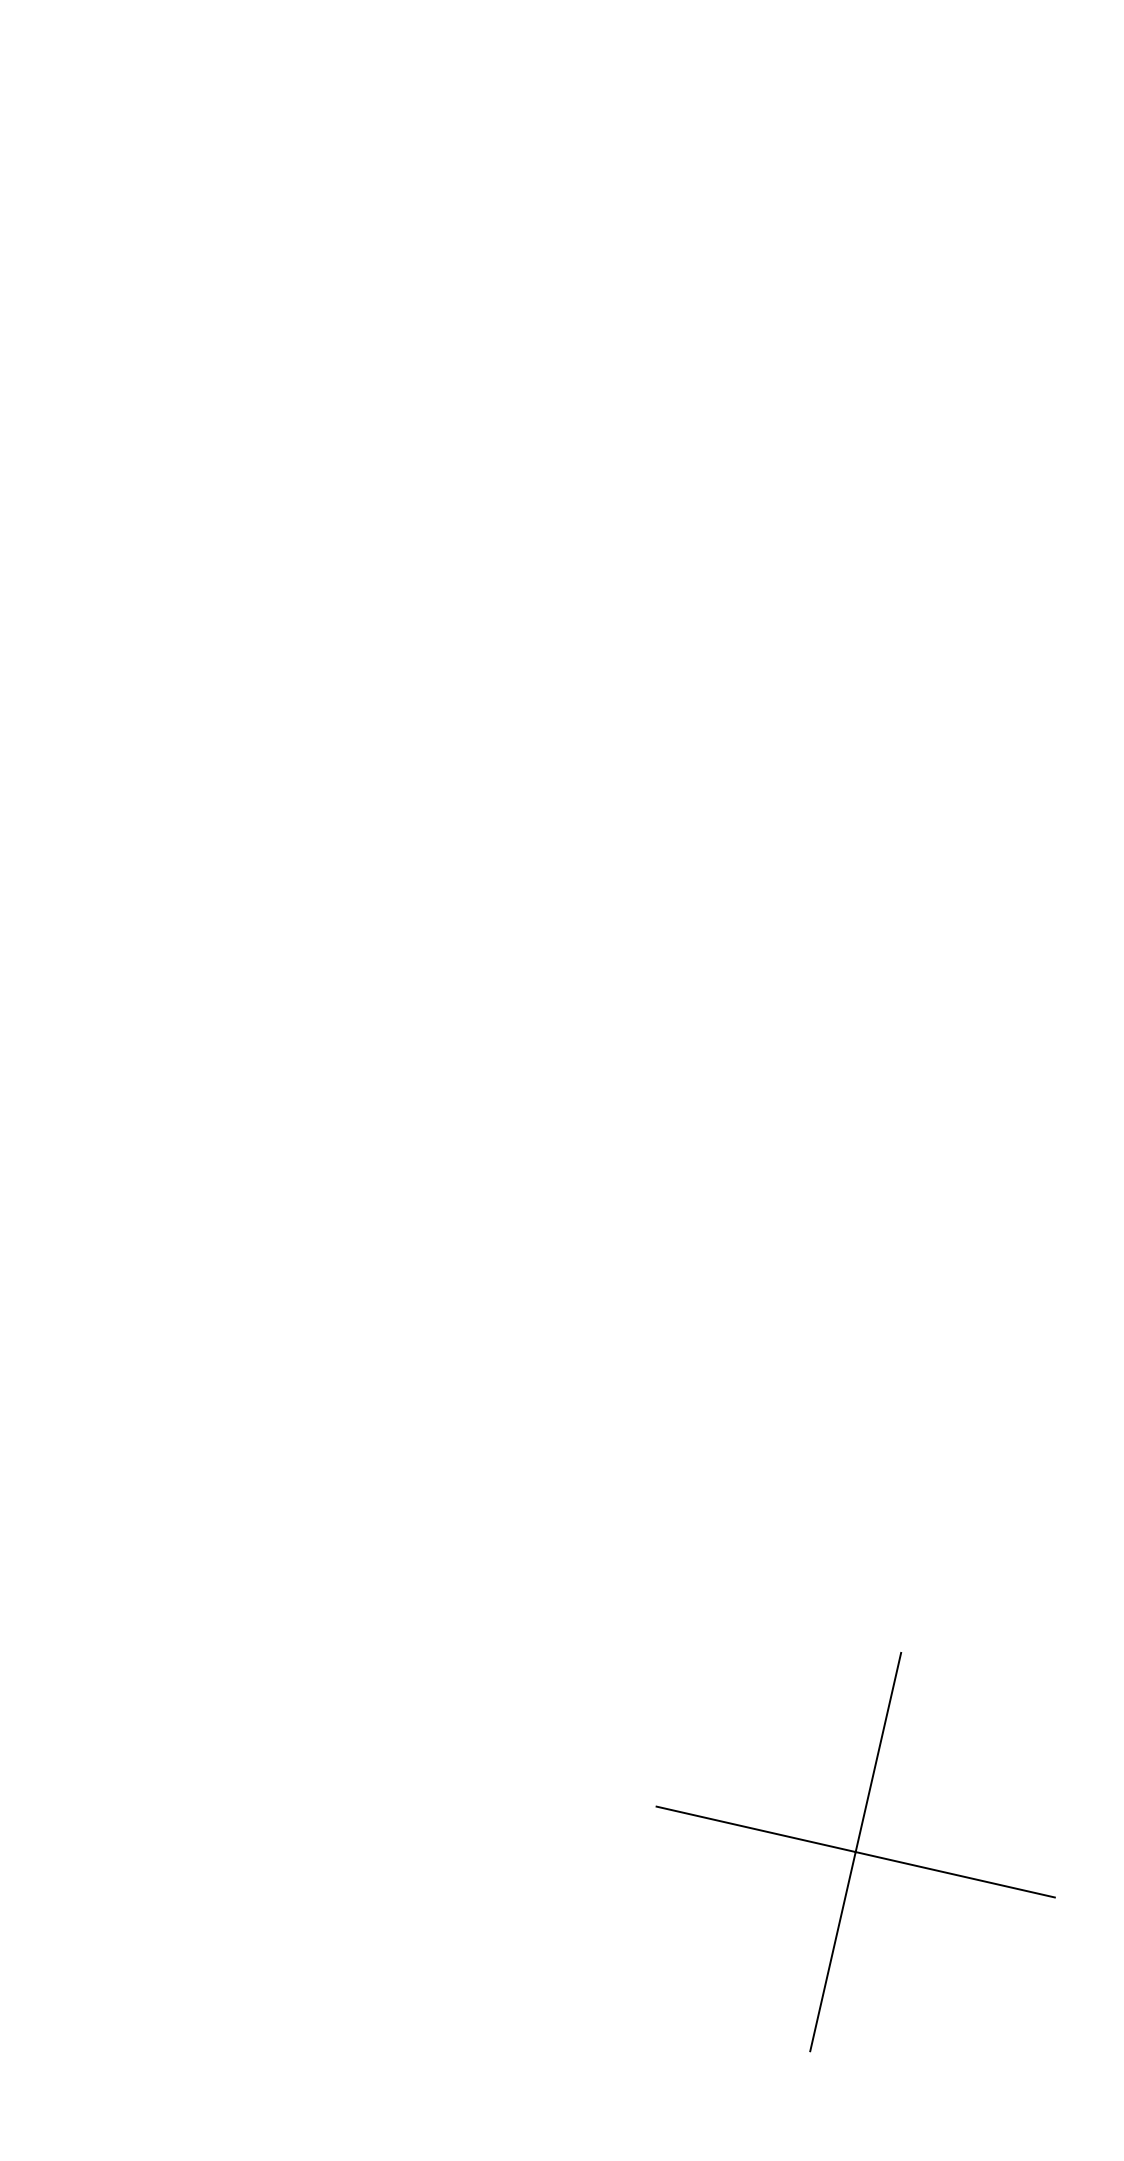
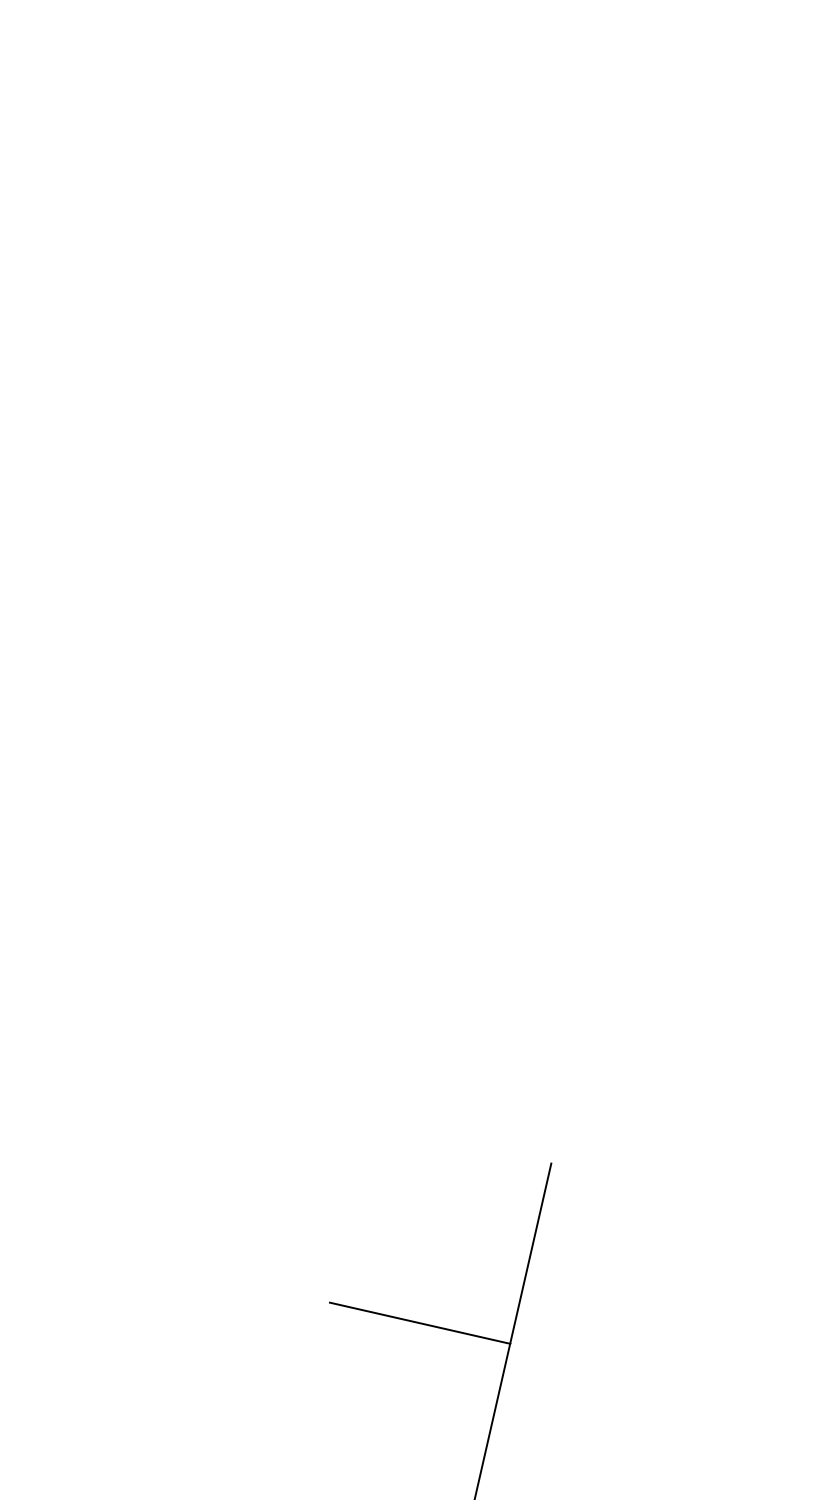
line: (954, 1874) -> (599, 1364), removed

